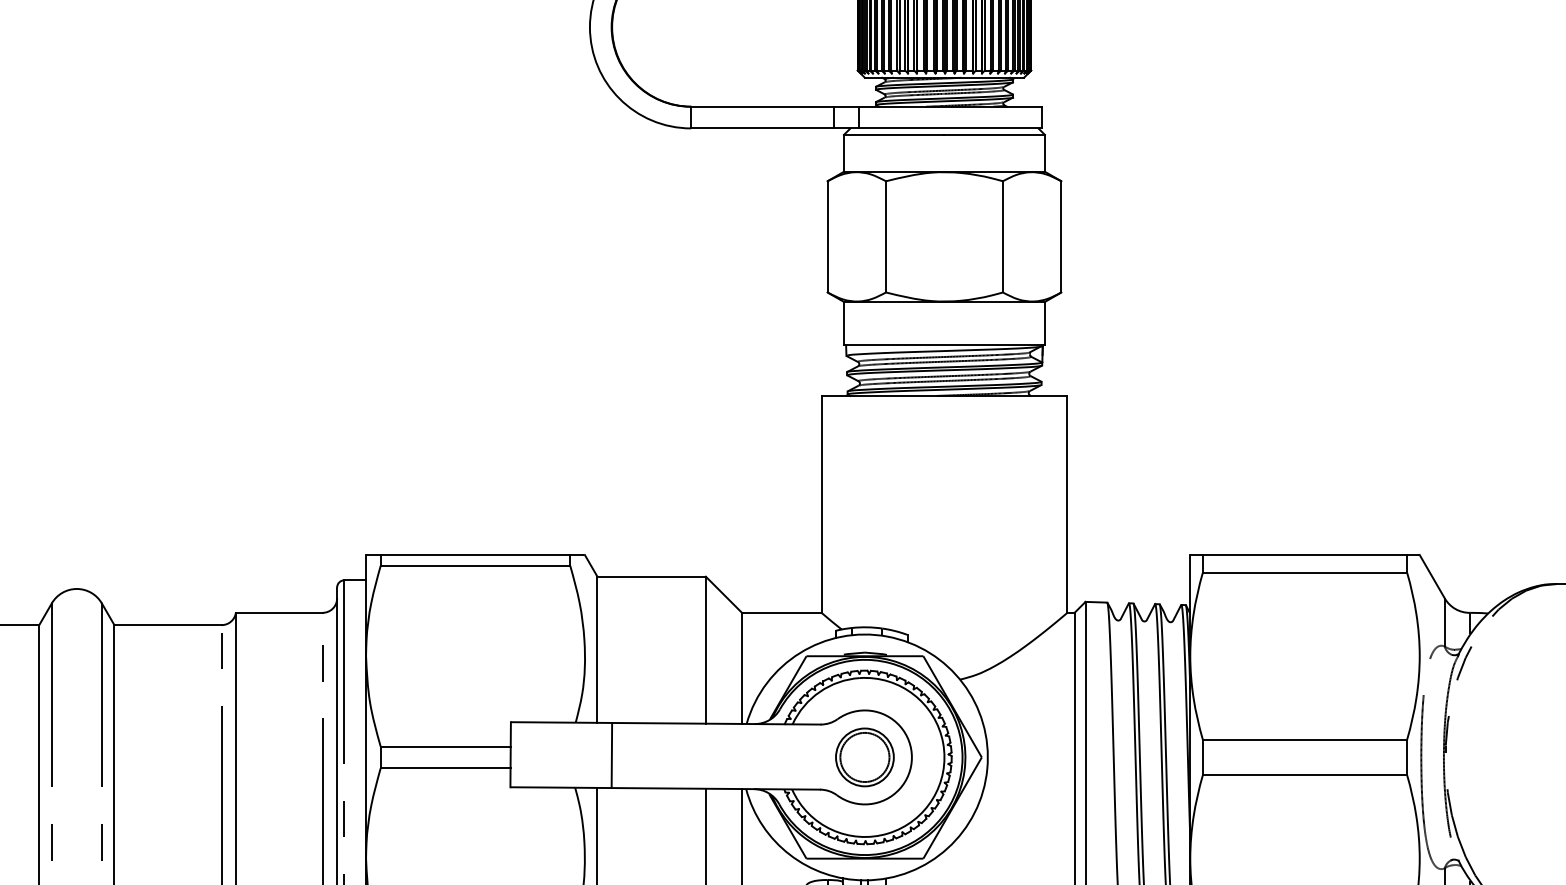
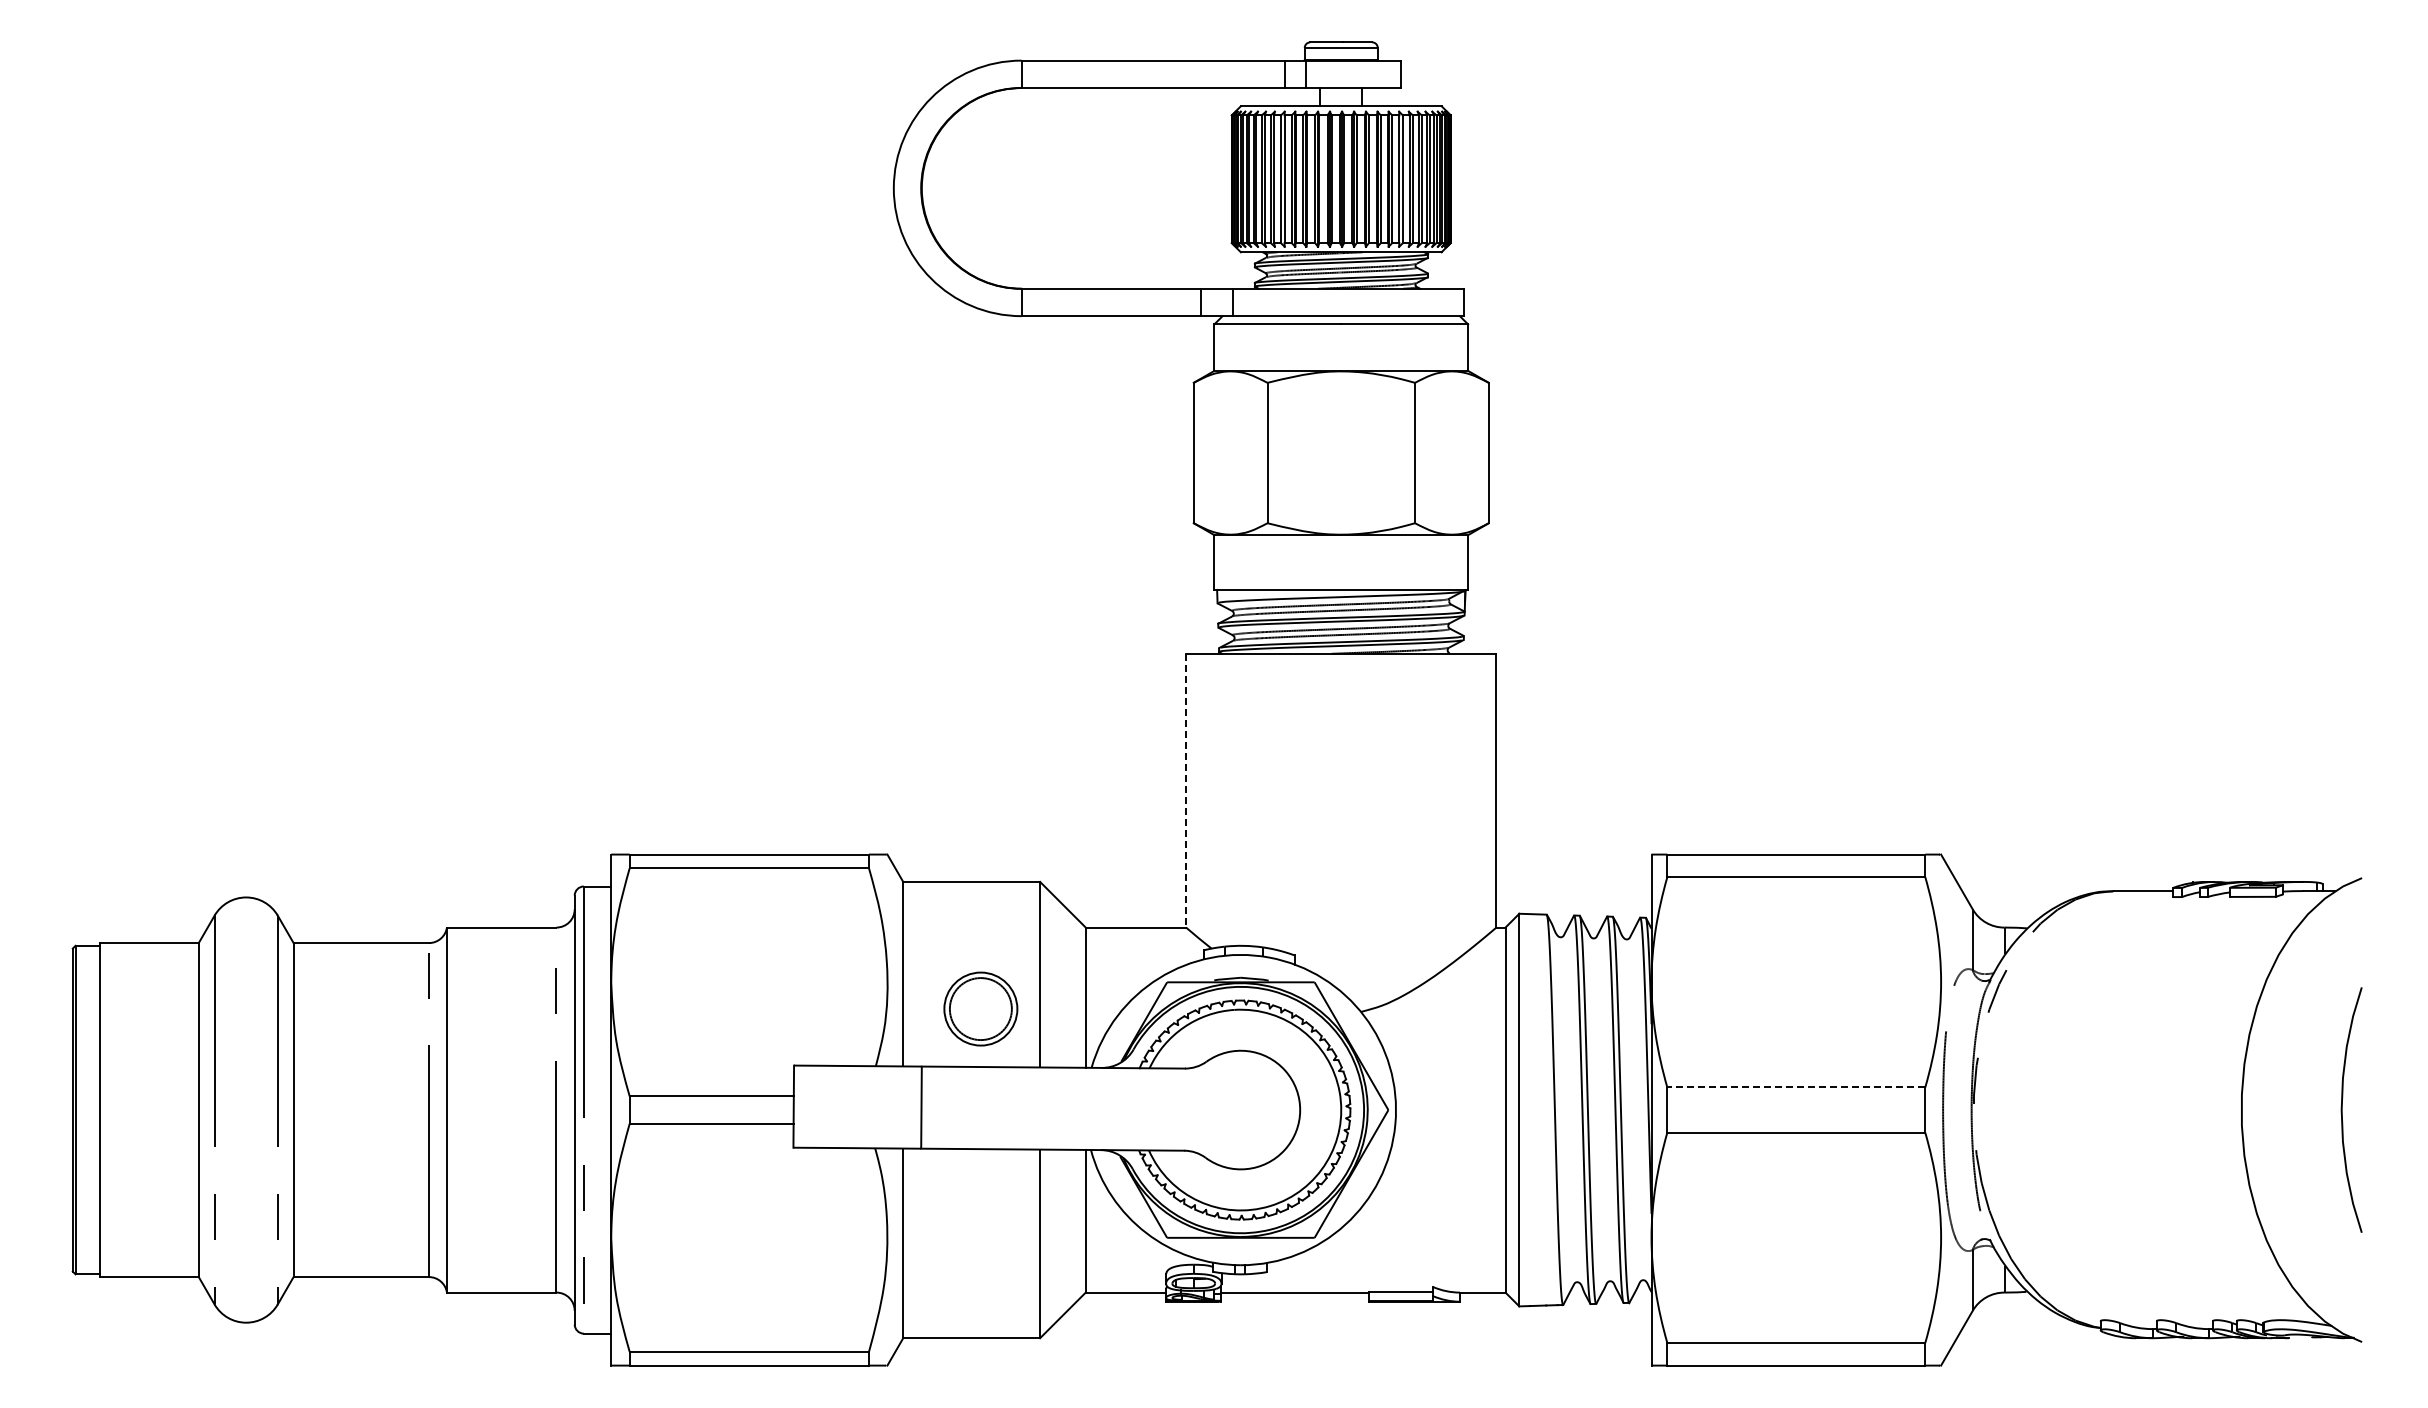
line: (821, 504) -> (1186, 790), solid -> dashed
line: (1305, 739) -> (1796, 1087), solid -> dashed
part: (864, 756) -> (980, 1008), moved

